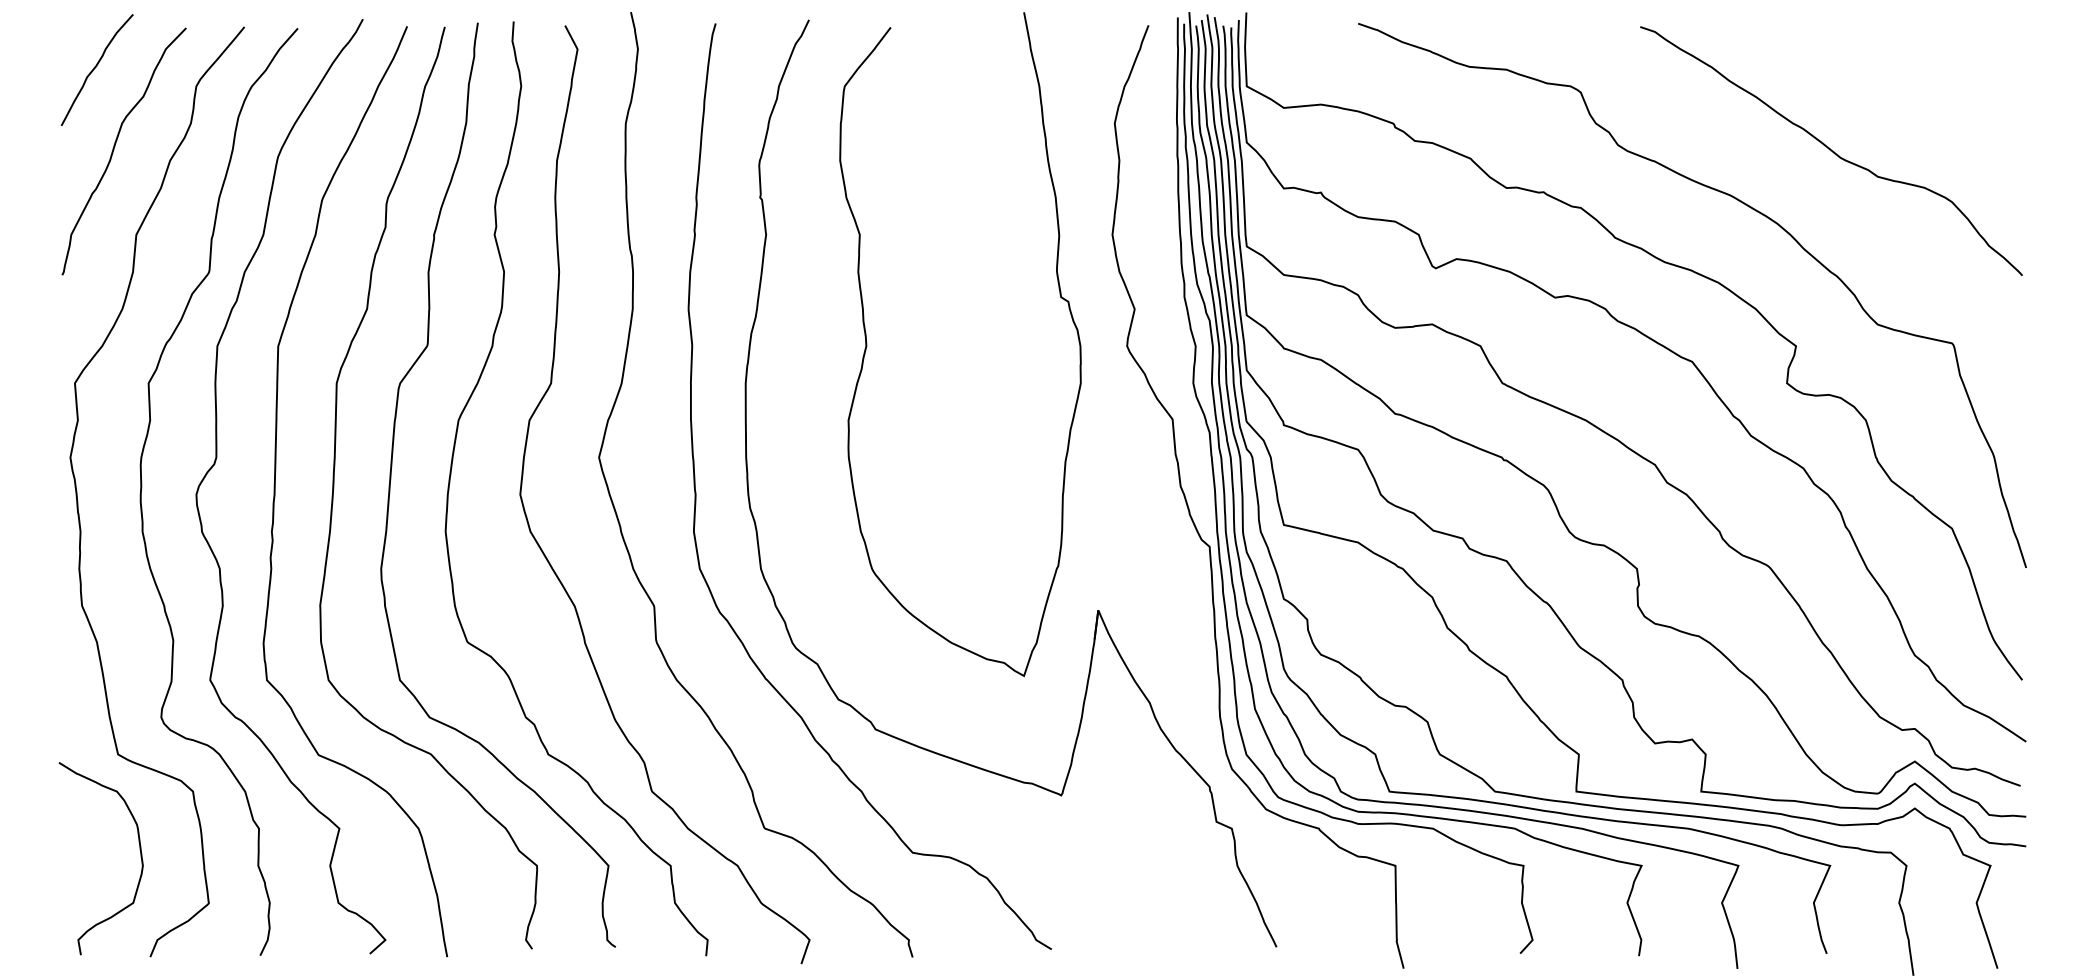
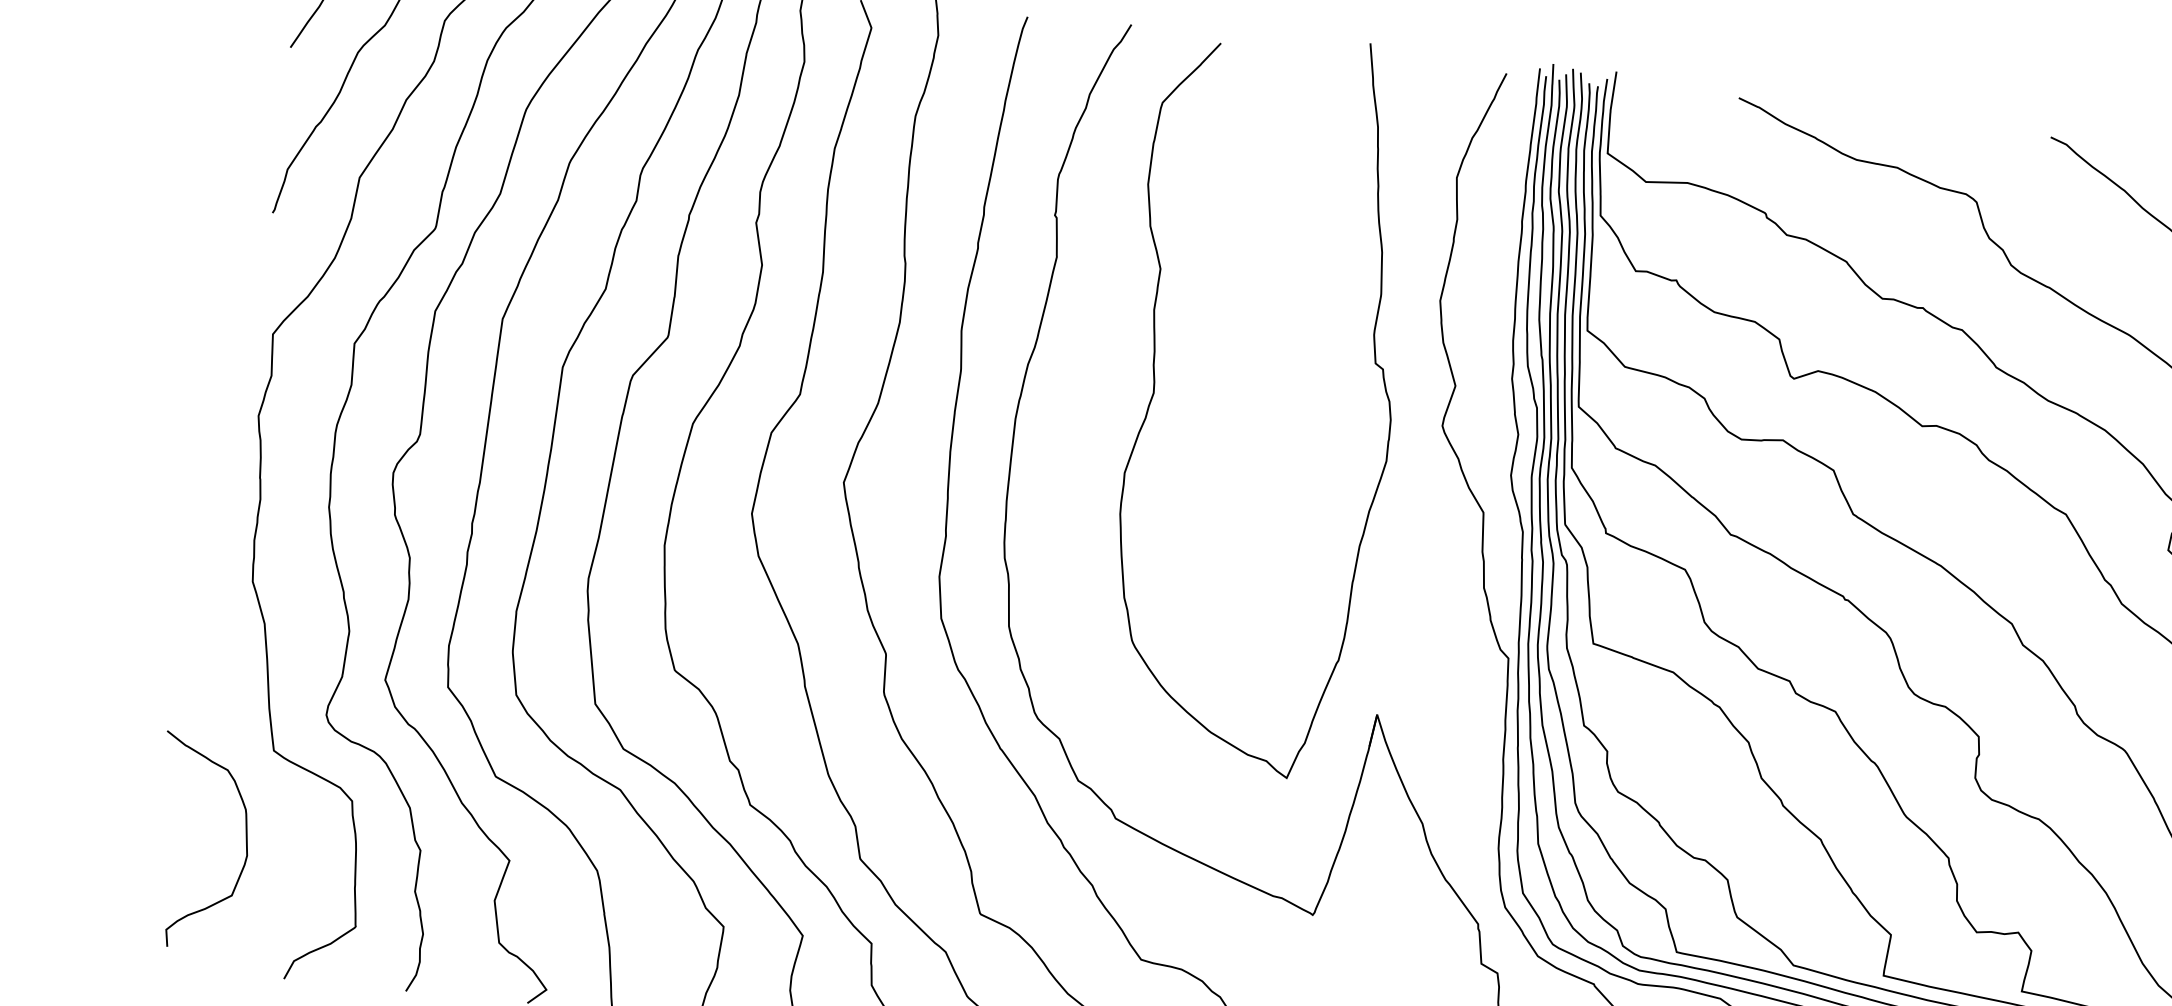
curve: (139, 850) -> (245, 838), moved

